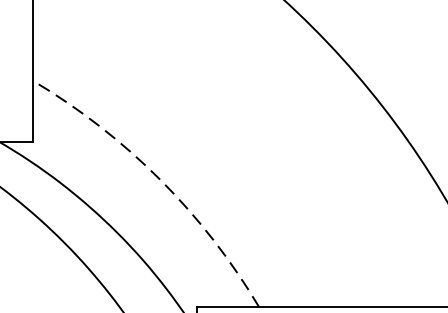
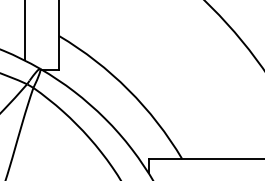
arc: (160, 178) -> (128, 89), dashed -> solid

